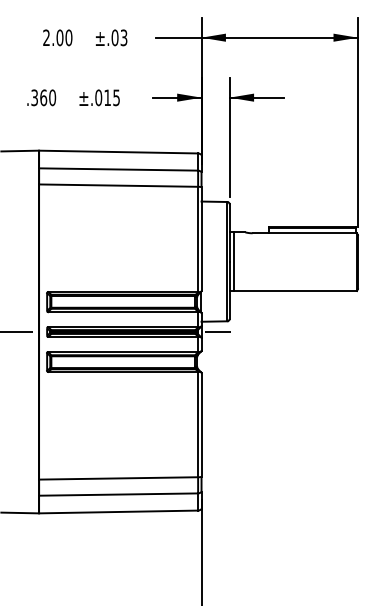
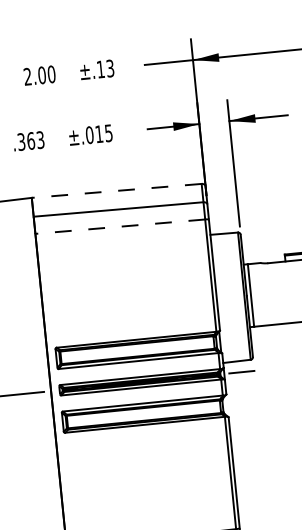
text: (114, 37) -> (100, 69), ±.03 -> ±.13
text: (52, 97) -> (40, 139), .360 -> .363
line: (118, 152) -> (116, 191), solid -> dashed
line: (118, 185) -> (120, 226), solid -> dashed

